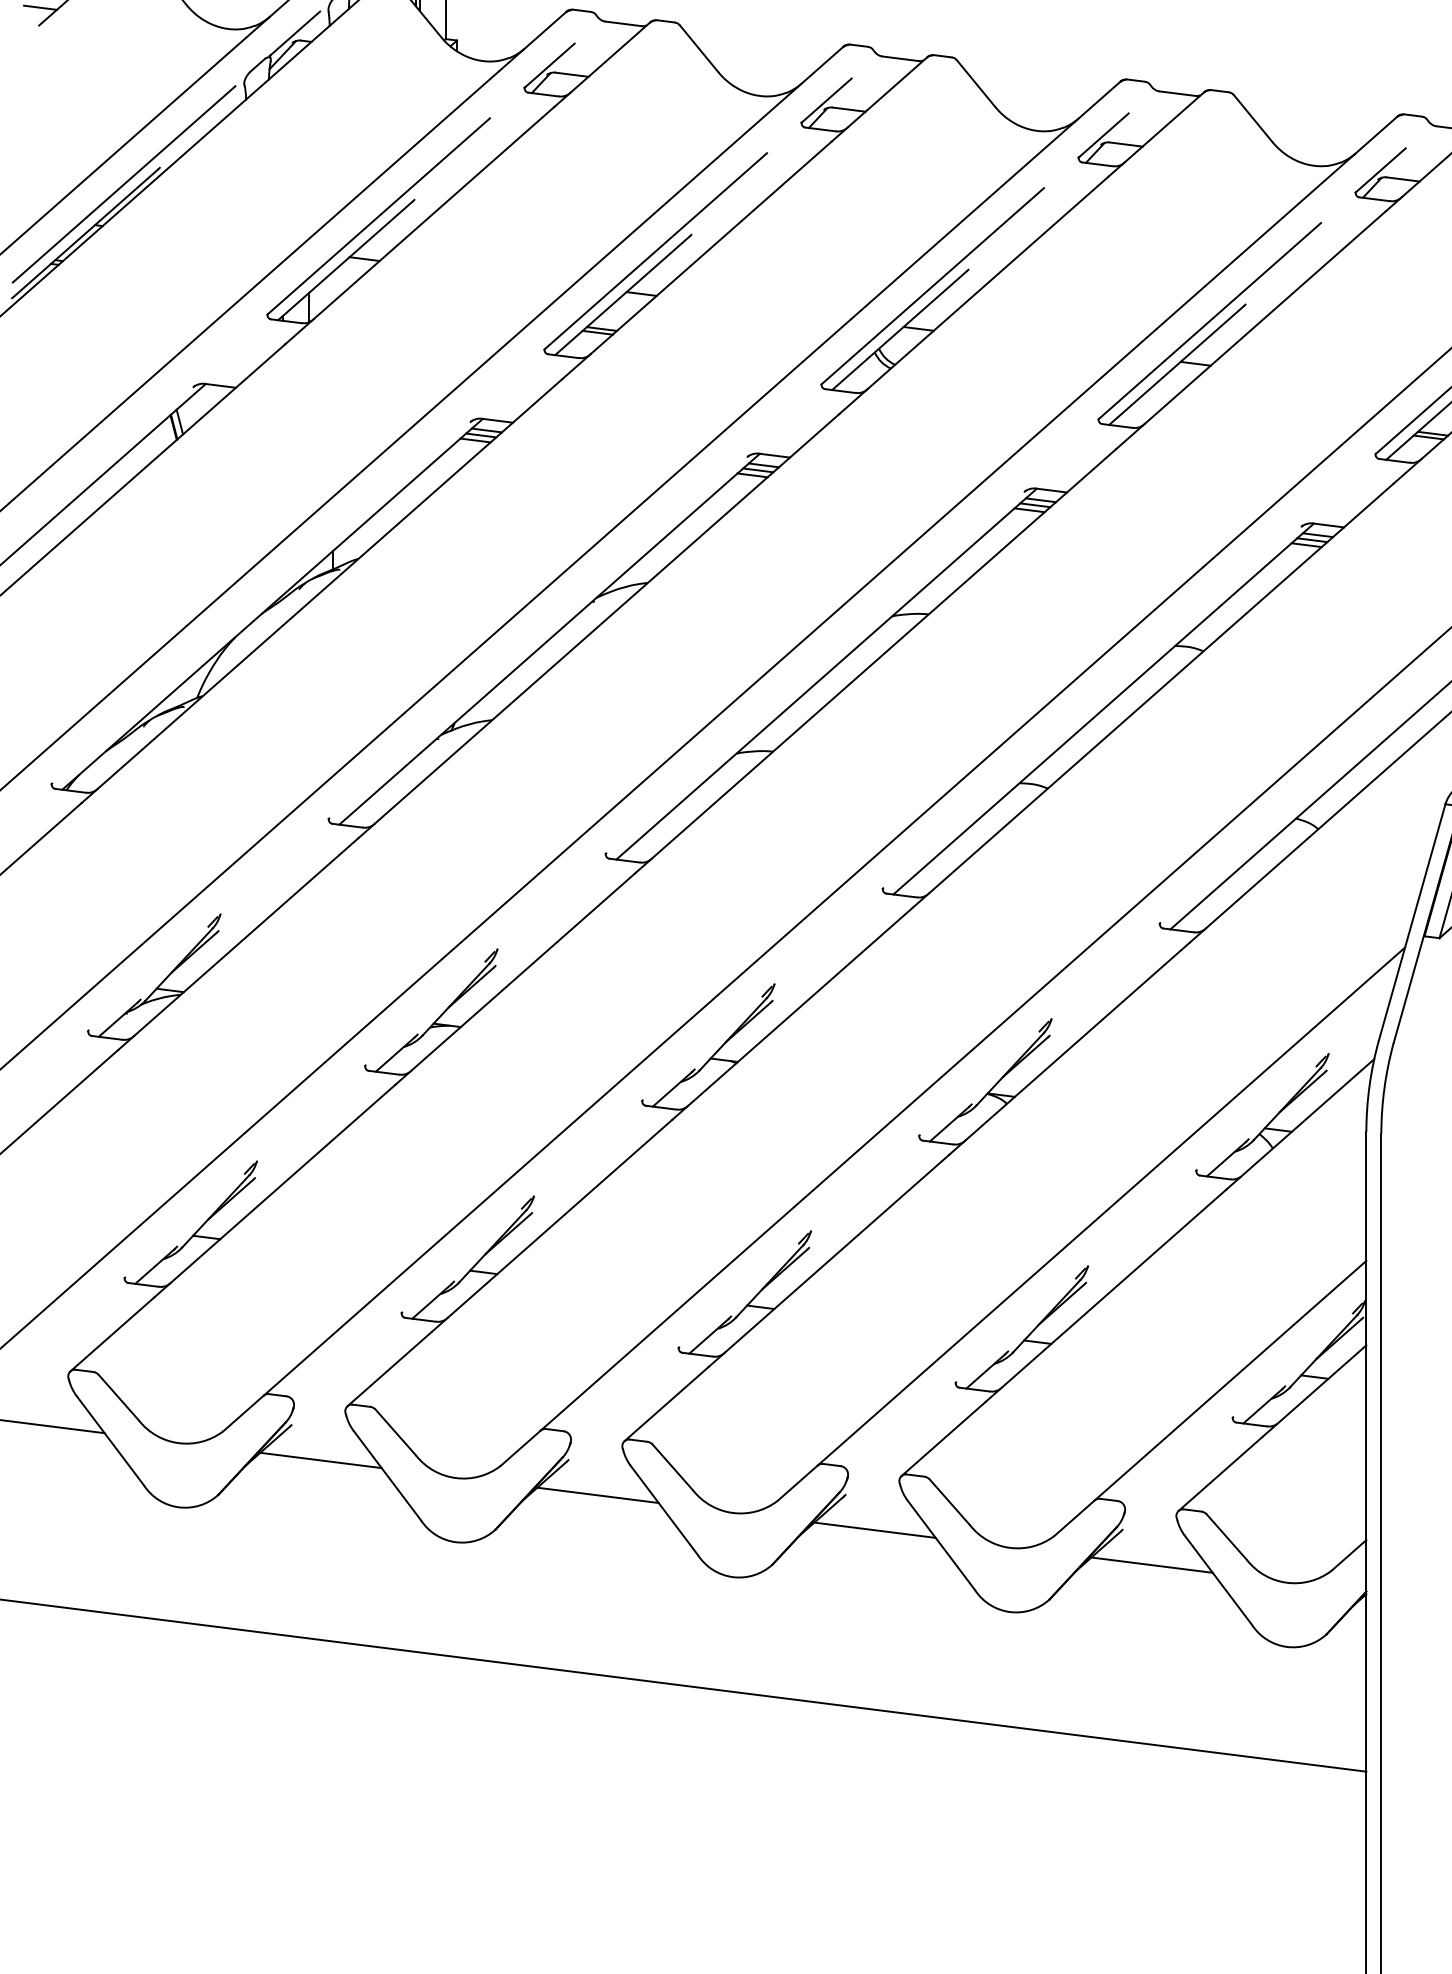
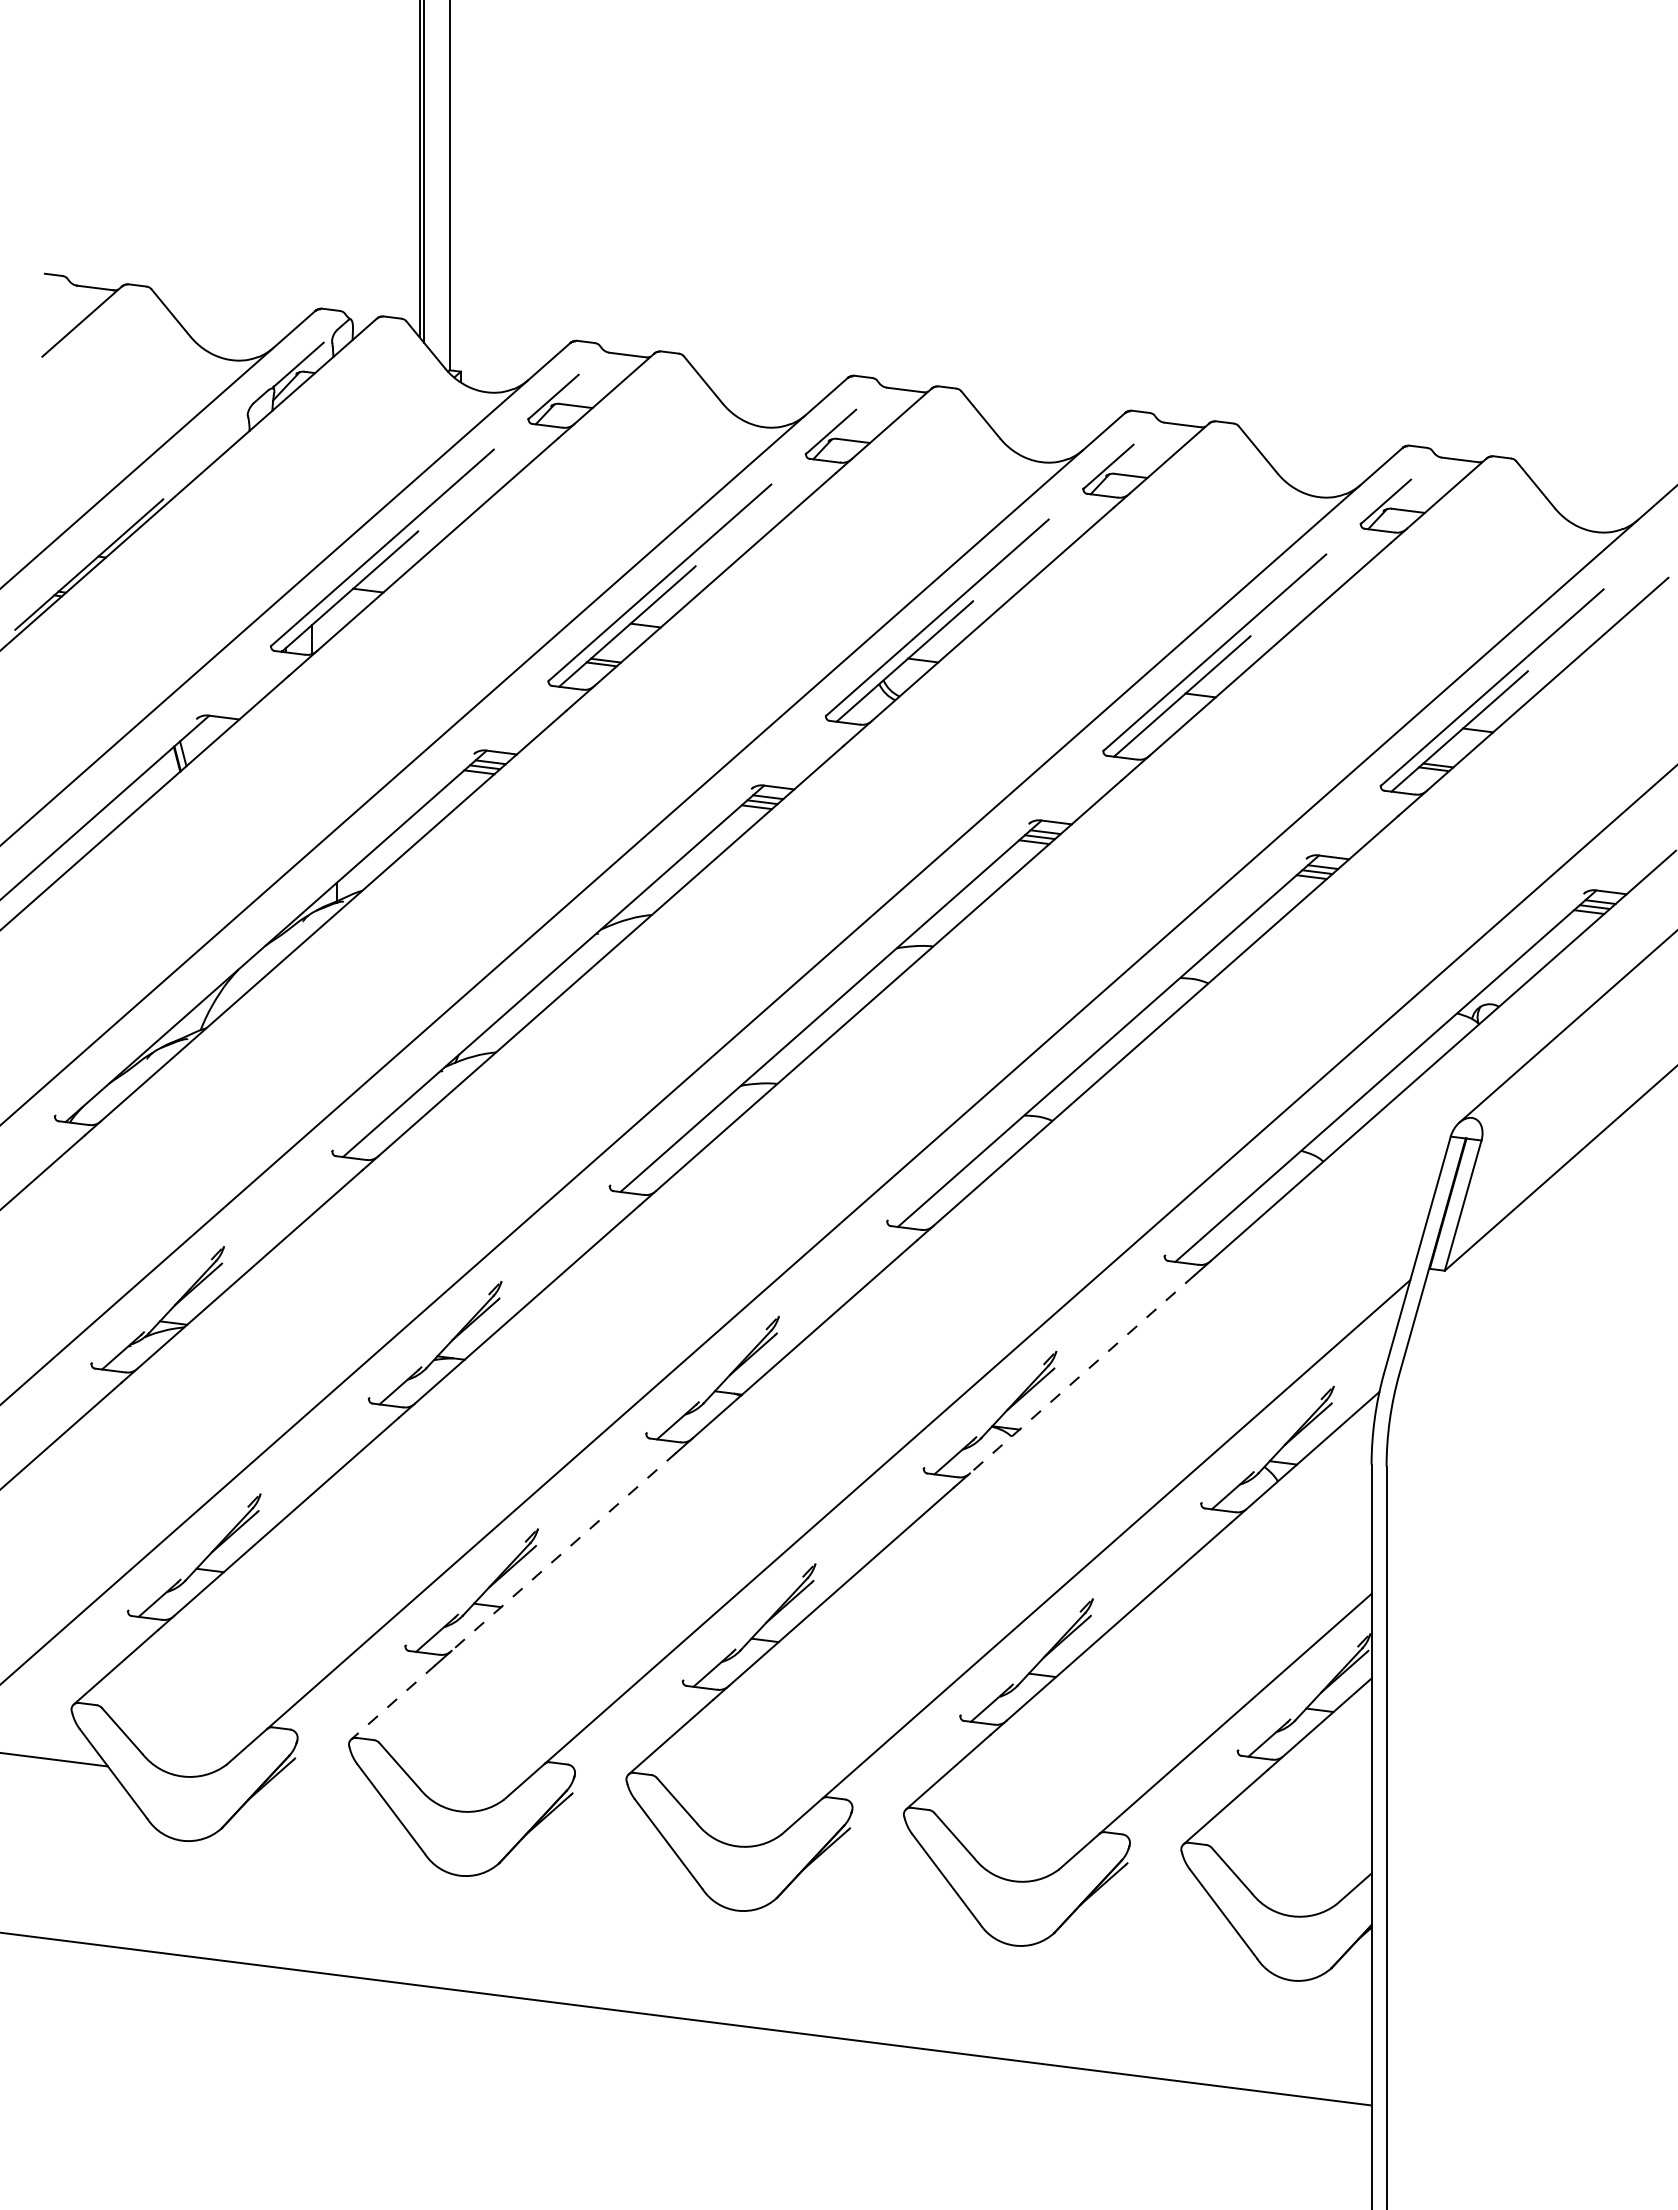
line: (40, 7) -> (43, 338), removed
line: (124, 184) -> (127, 515), removed
line: (1077, 1041) -> (1082, 1374), solid -> dashed
line: (560, 1218) -> (564, 1551), solid -> dashed
line: (389, 1369) -> (393, 1702), solid -> dashed
line: (320, 1460) -> (324, 1793), removed
line: (597, 1495) -> (601, 1828), removed
line: (875, 1530) -> (879, 1863), removed
line: (1151, 1565) -> (1156, 1898), removed

